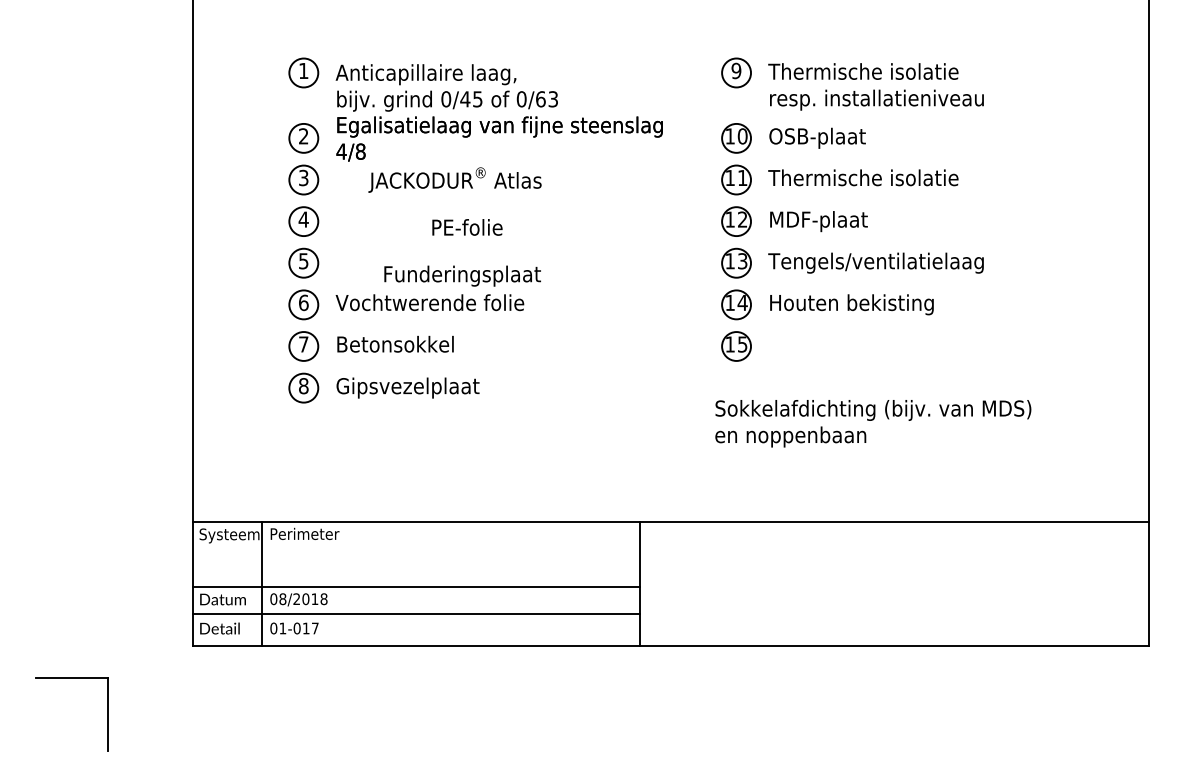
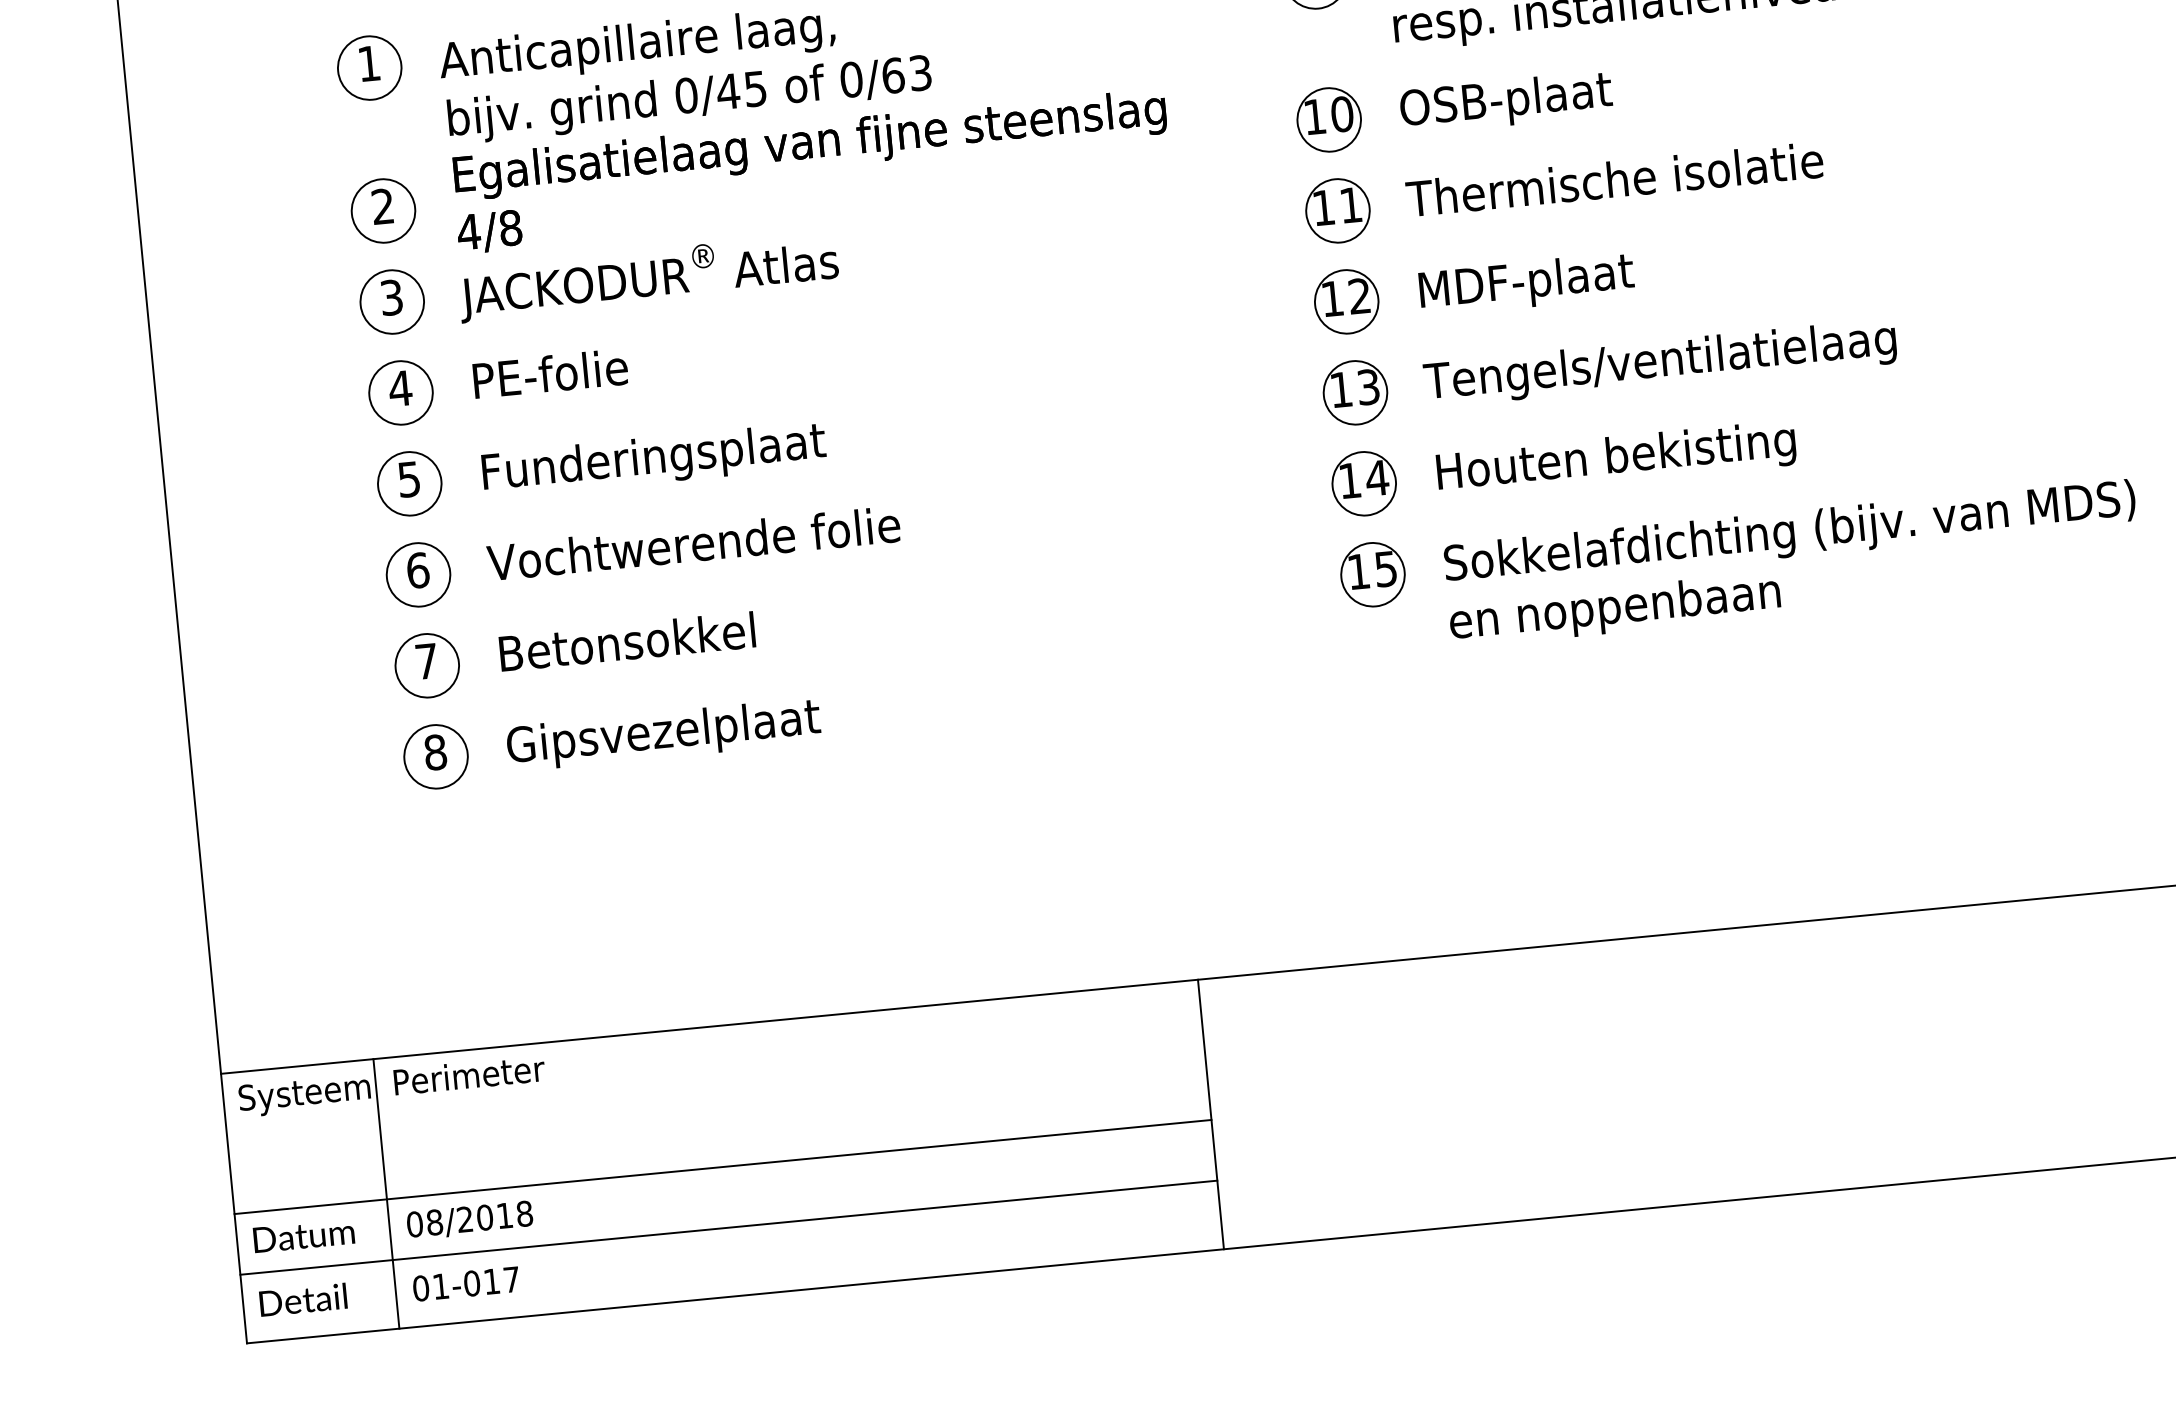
text: (454, 179) -> (647, 276), moved
text: (467, 227) -> (550, 373), moved
text: (462, 275) -> (653, 458), moved
text: (873, 423) -> (1793, 562), moved

